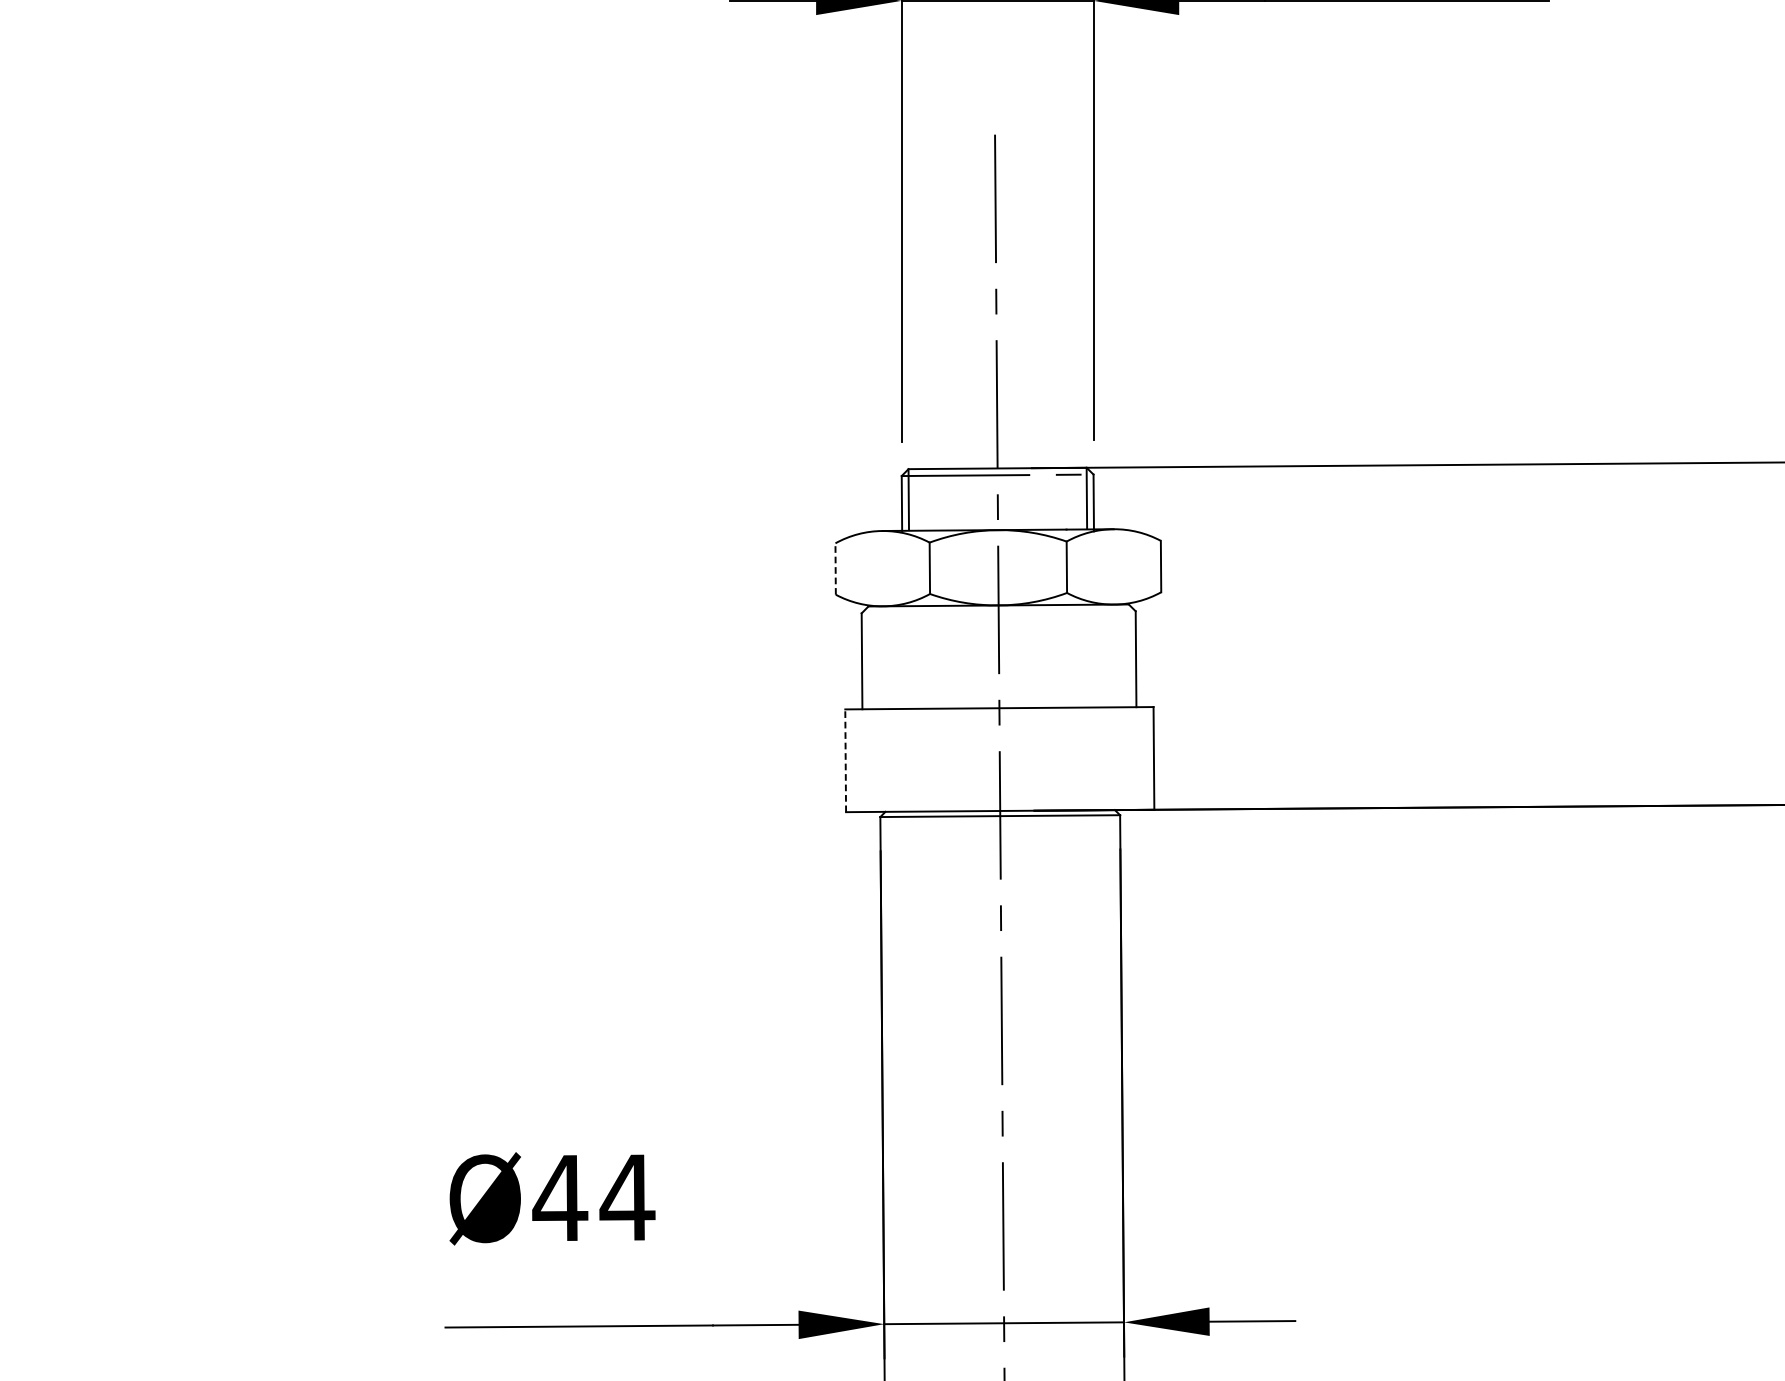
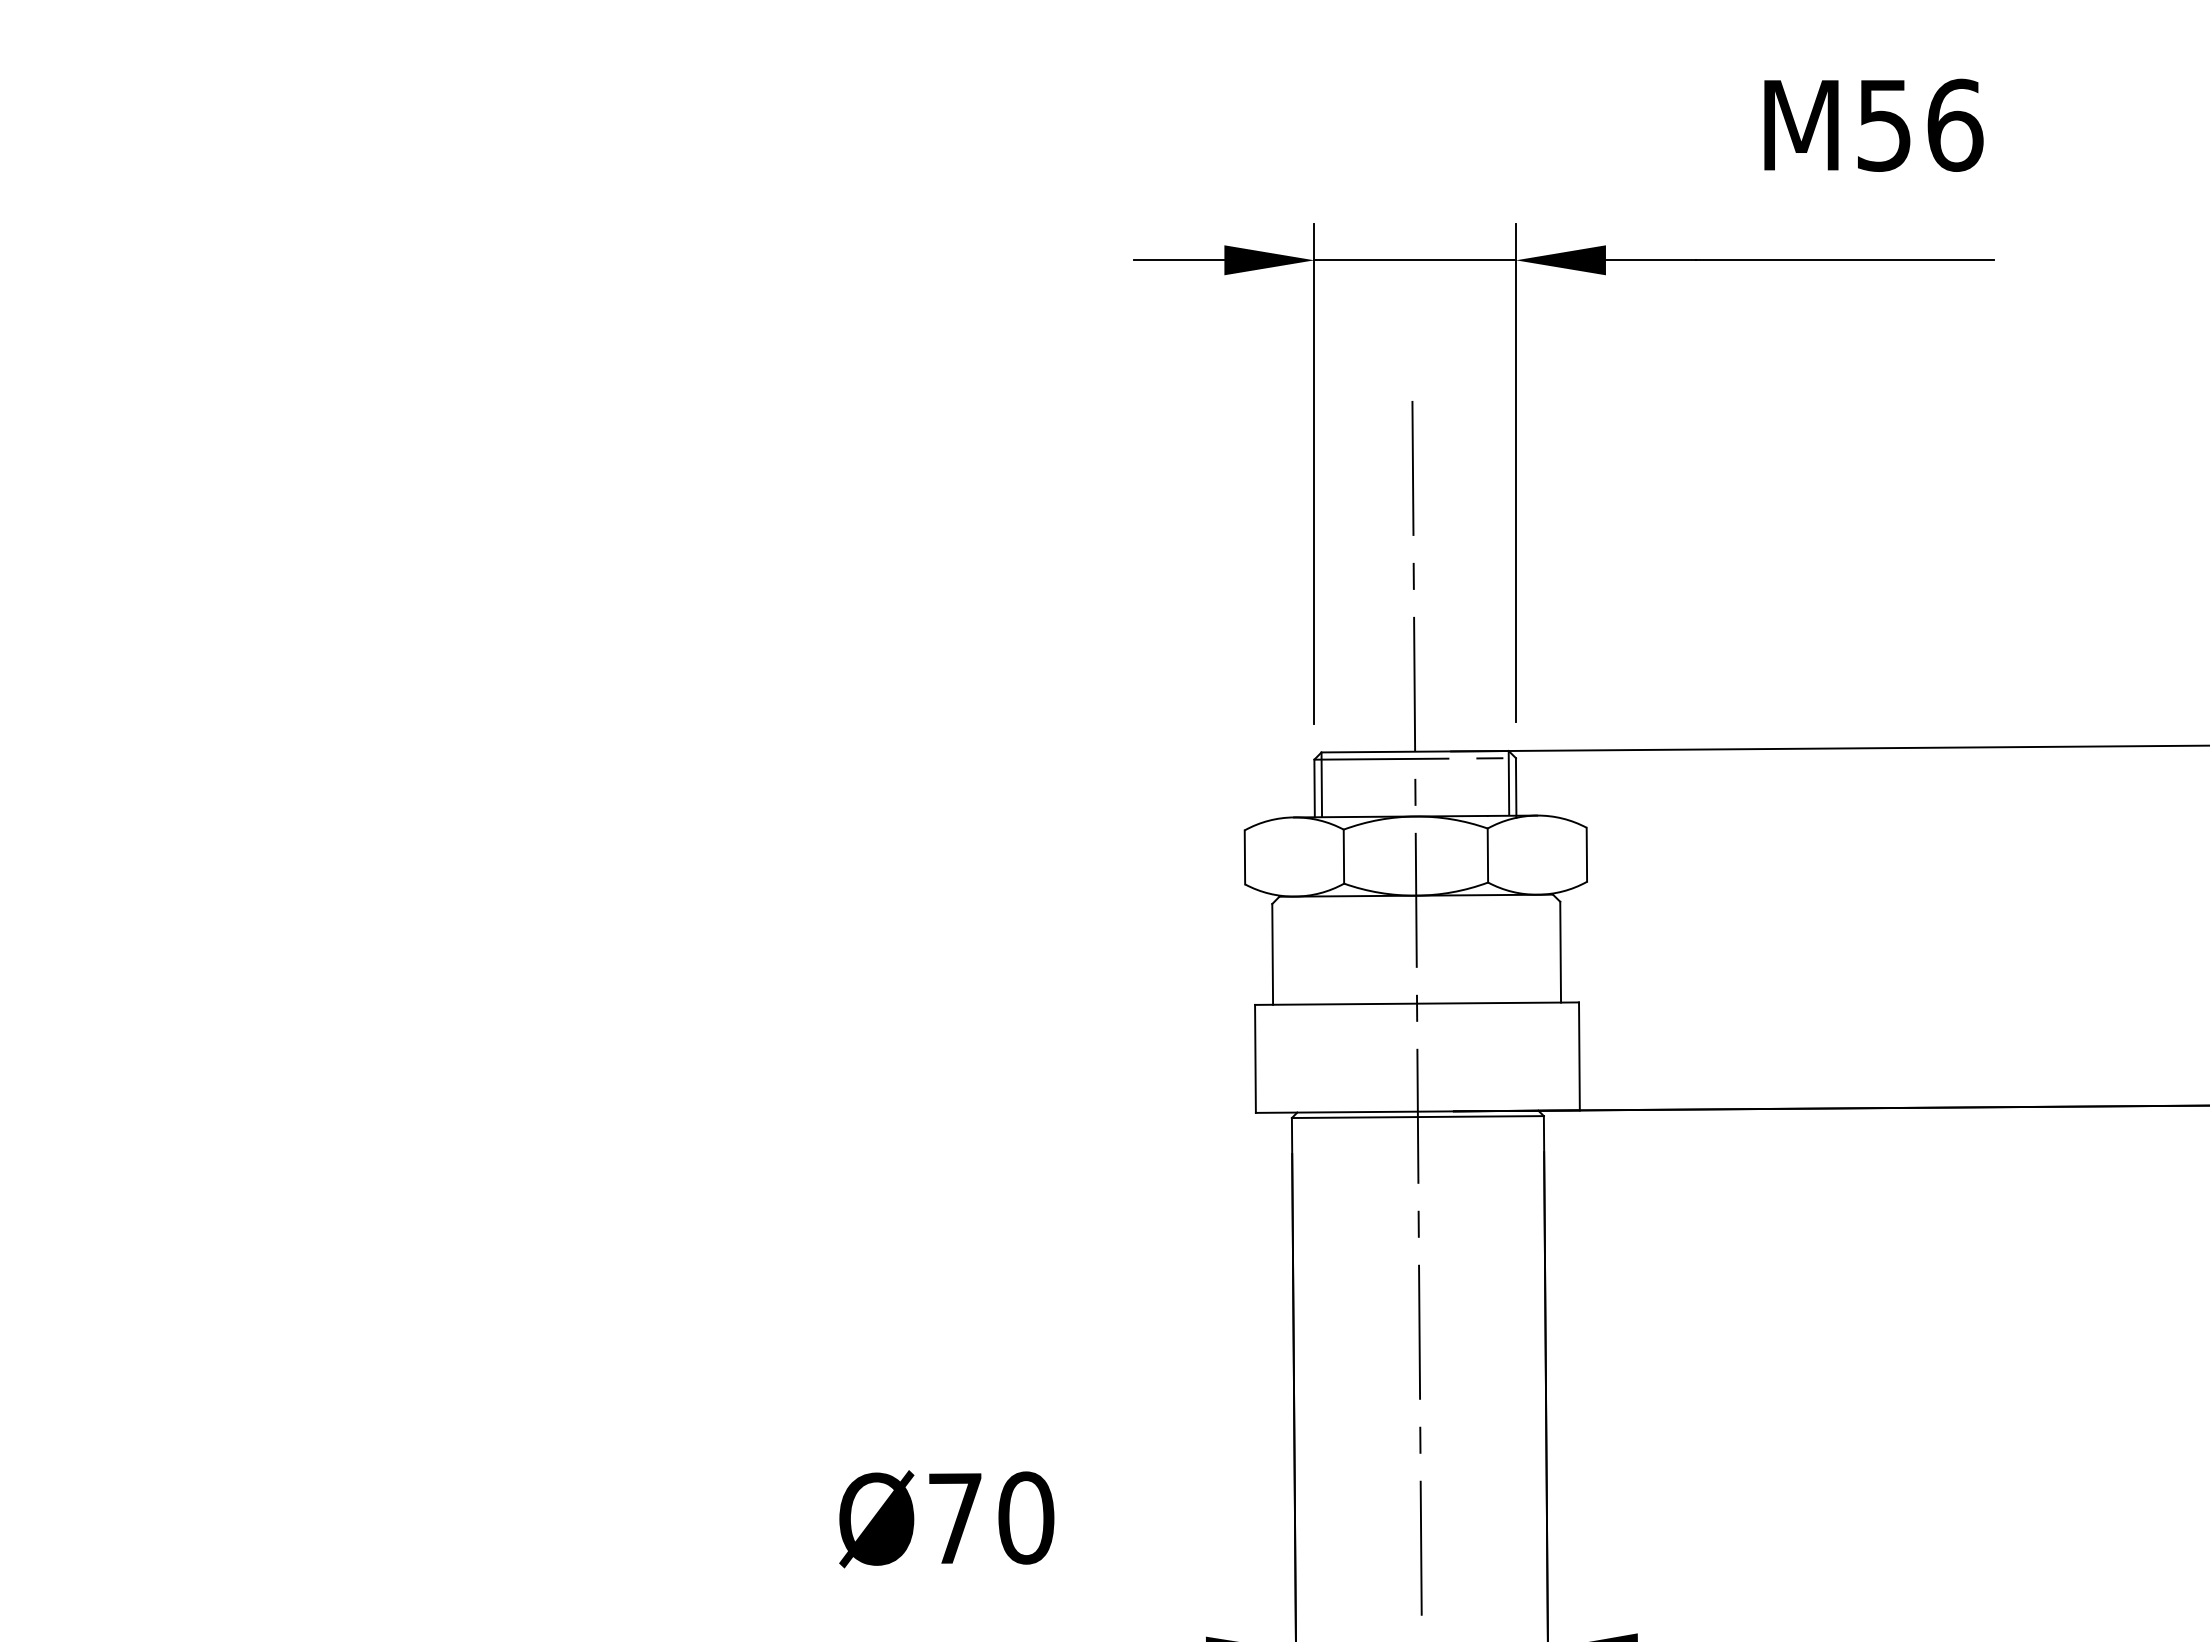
line: (835, 569) -> (1244, 857), dashed -> solid
line: (845, 760) -> (1255, 1058), dashed -> solid
text: (593, 1197) -> (990, 1517), Ø44 -> Ø70

